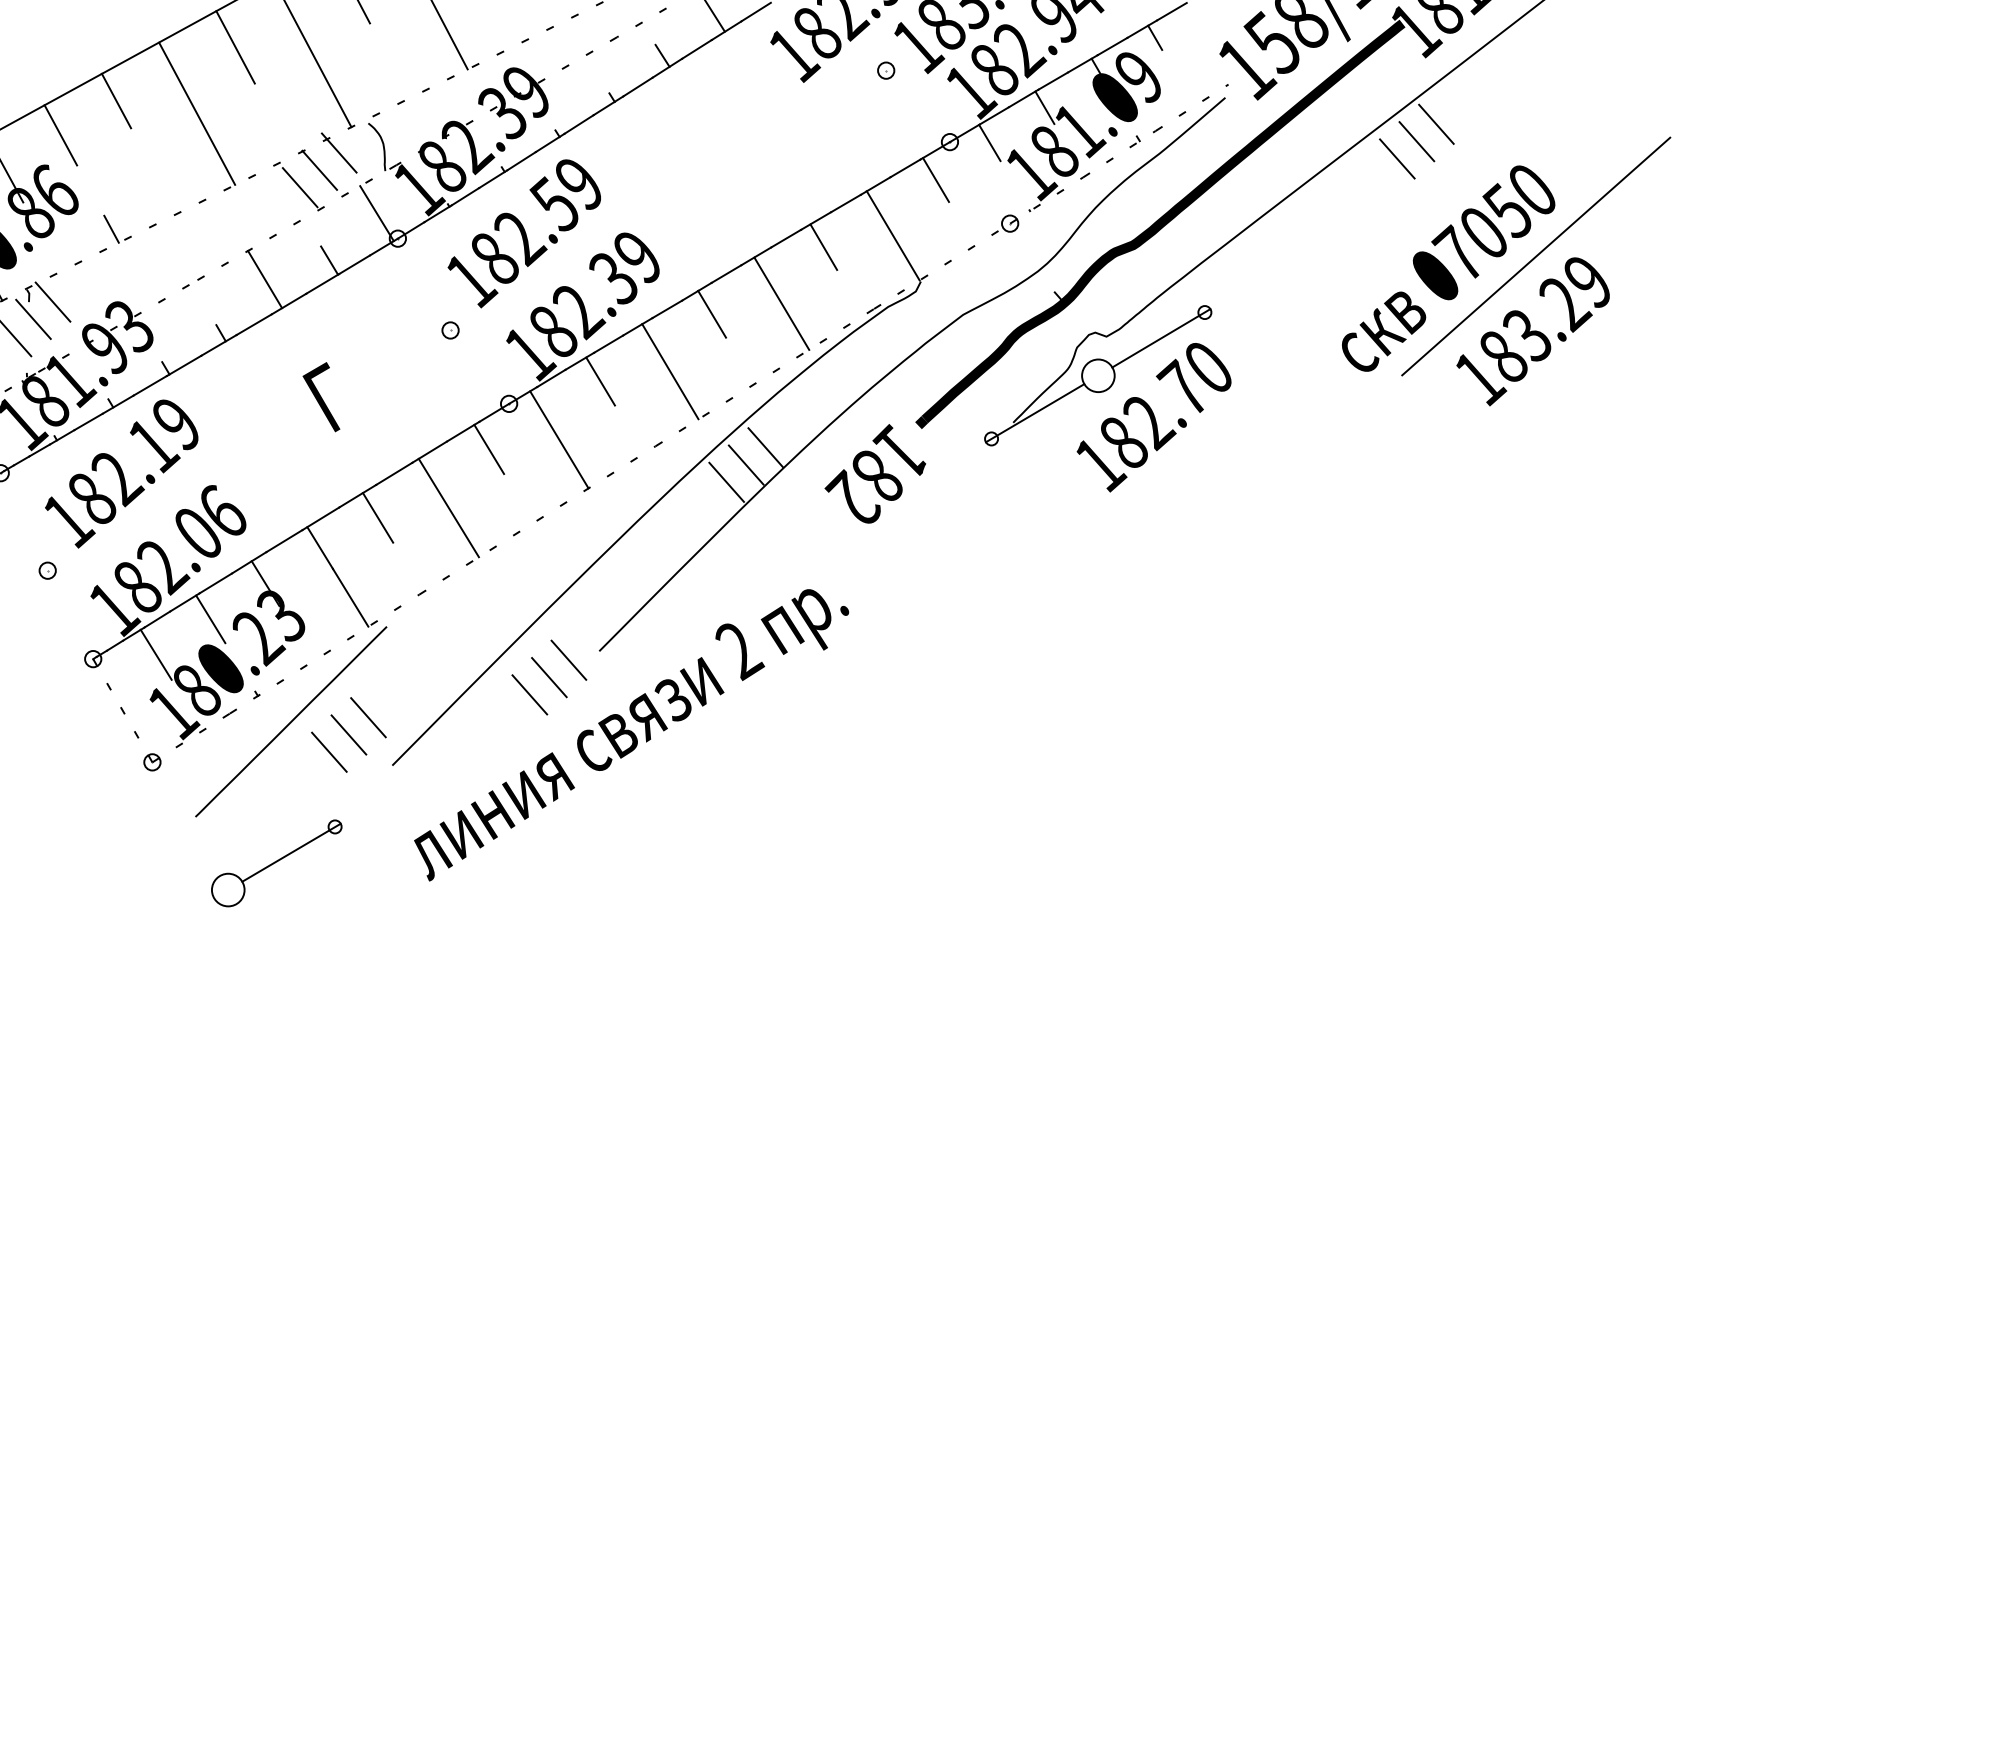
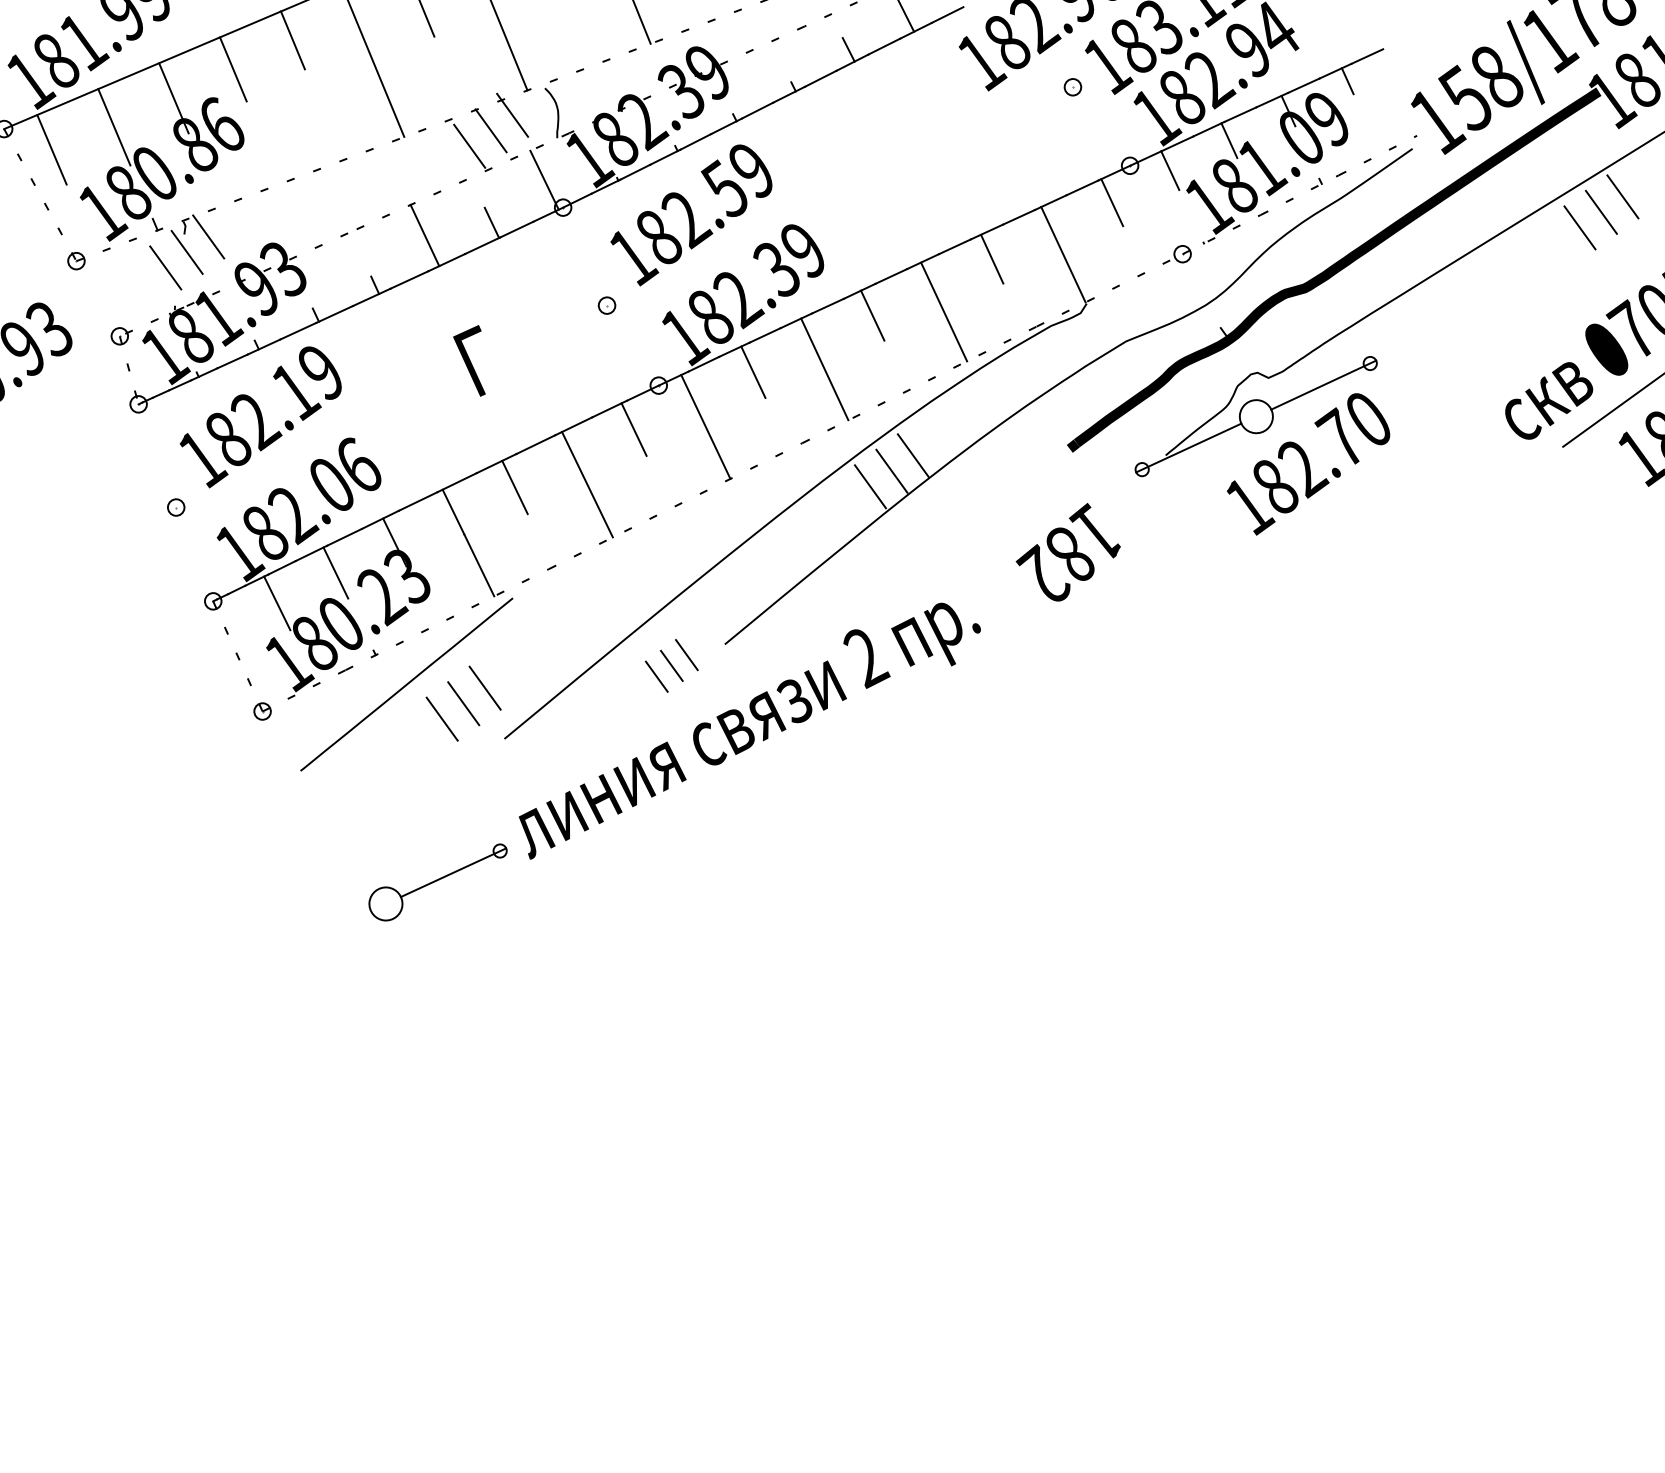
line: (111, 228) -> (275, 168), removed
text: (875, 473) -> (1068, 551), moved
part: (549, 677) -> (671, 665), size x0.7
part: (276, 863) -> (437, 882), moved

